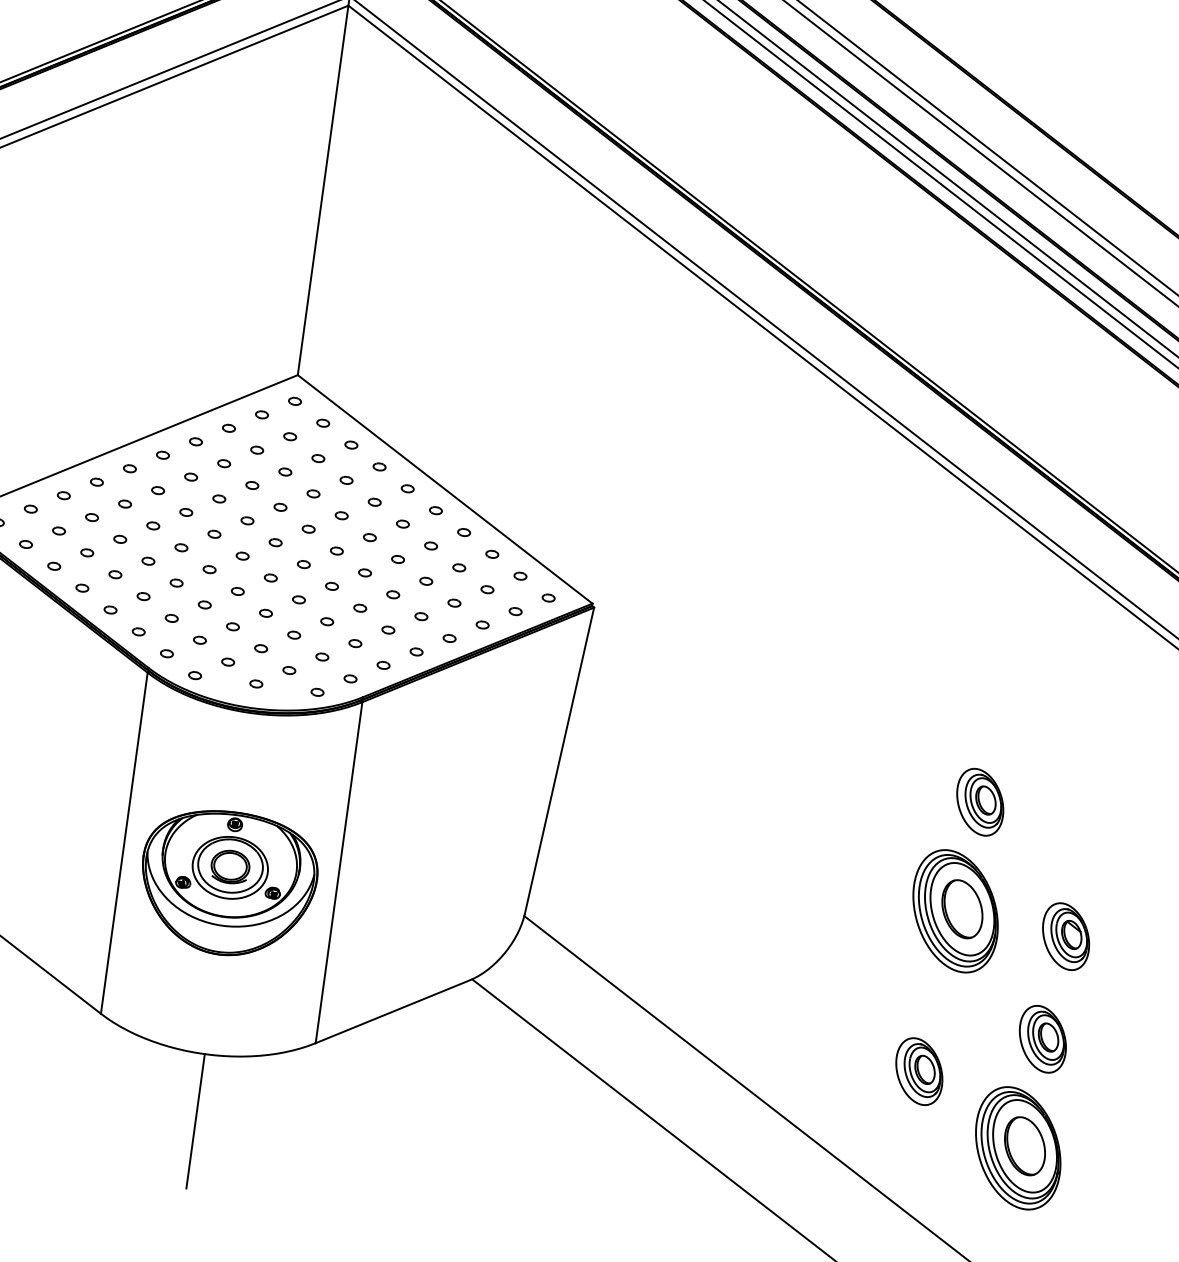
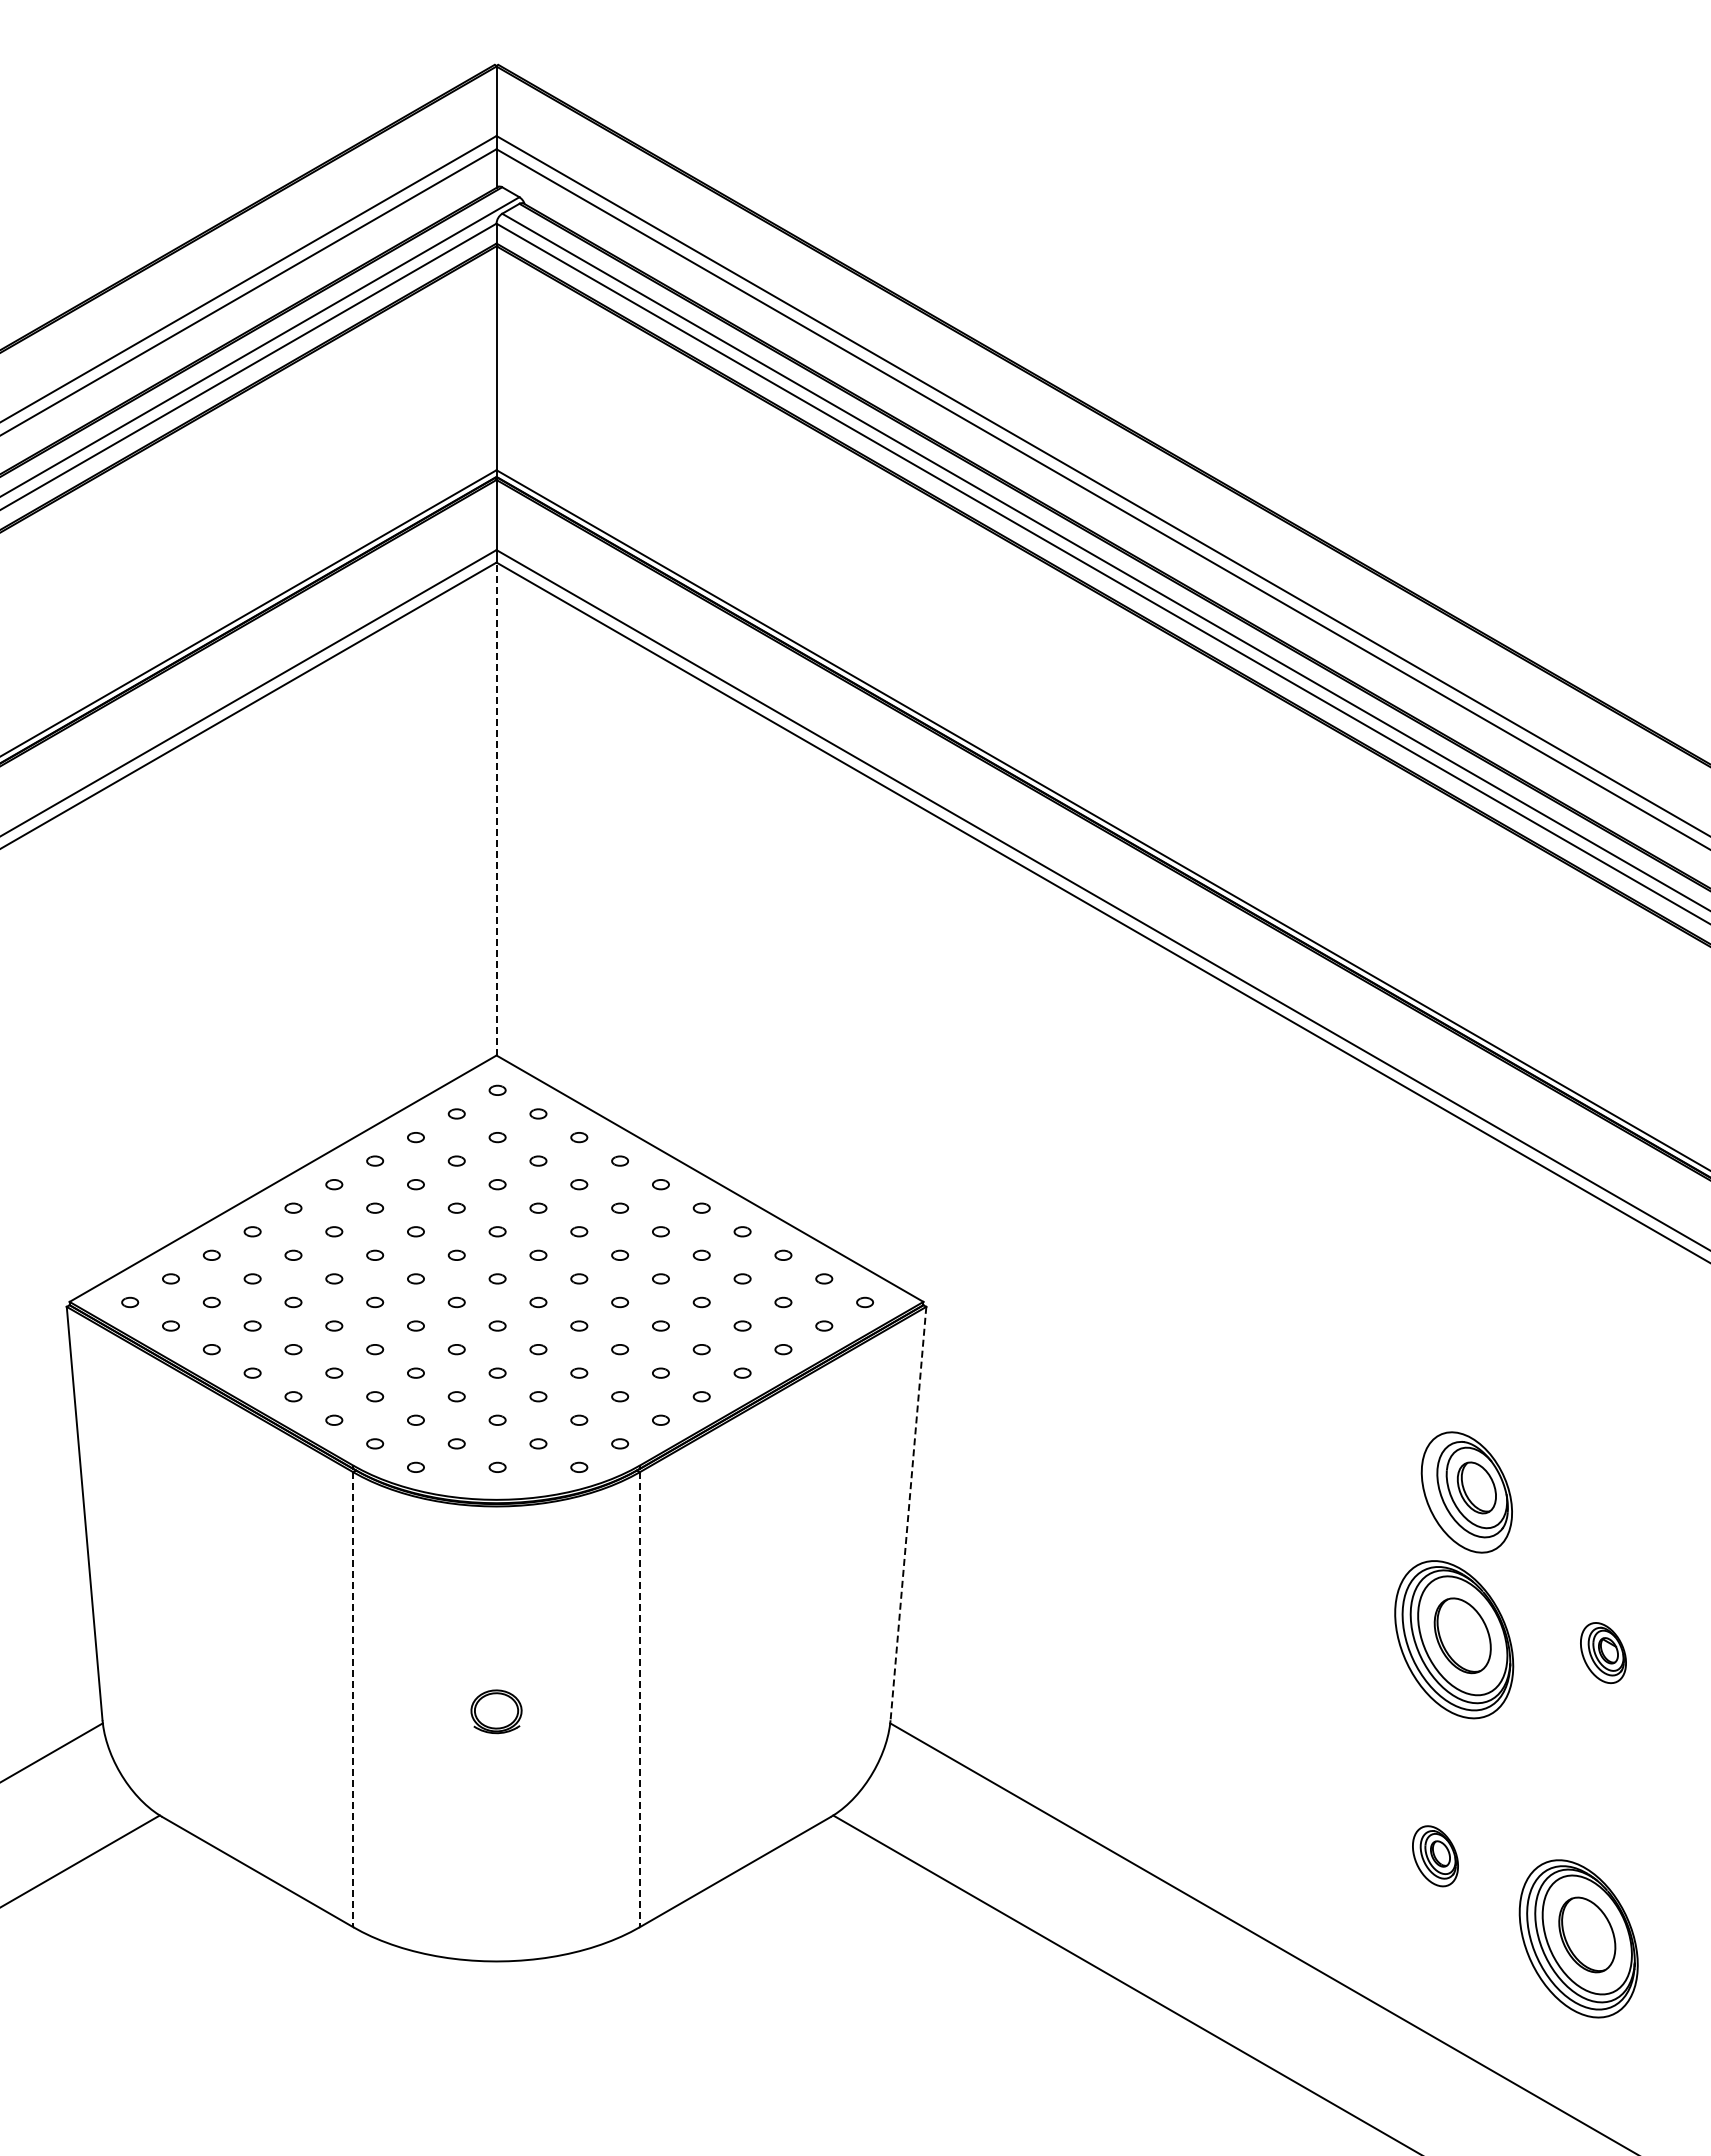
line: (323, 189) -> (496, 808), solid -> dashed
line: (559, 761) -> (908, 1514), solid -> dashed
part: (979, 802) -> (1466, 1492), size x1.4
line: (124, 843) -> (353, 1700), solid -> dashed
line: (338, 873) -> (639, 1700), solid -> dashed
part: (228, 883) -> (496, 1733), removed
part: (1066, 936) -> (1603, 1652), size x0.7
part: (1042, 1039) -> (1591, 1791), removed
part: (919, 1071) -> (1435, 1856), size x0.7
line: (195, 1120) -> (496, 2050), removed

